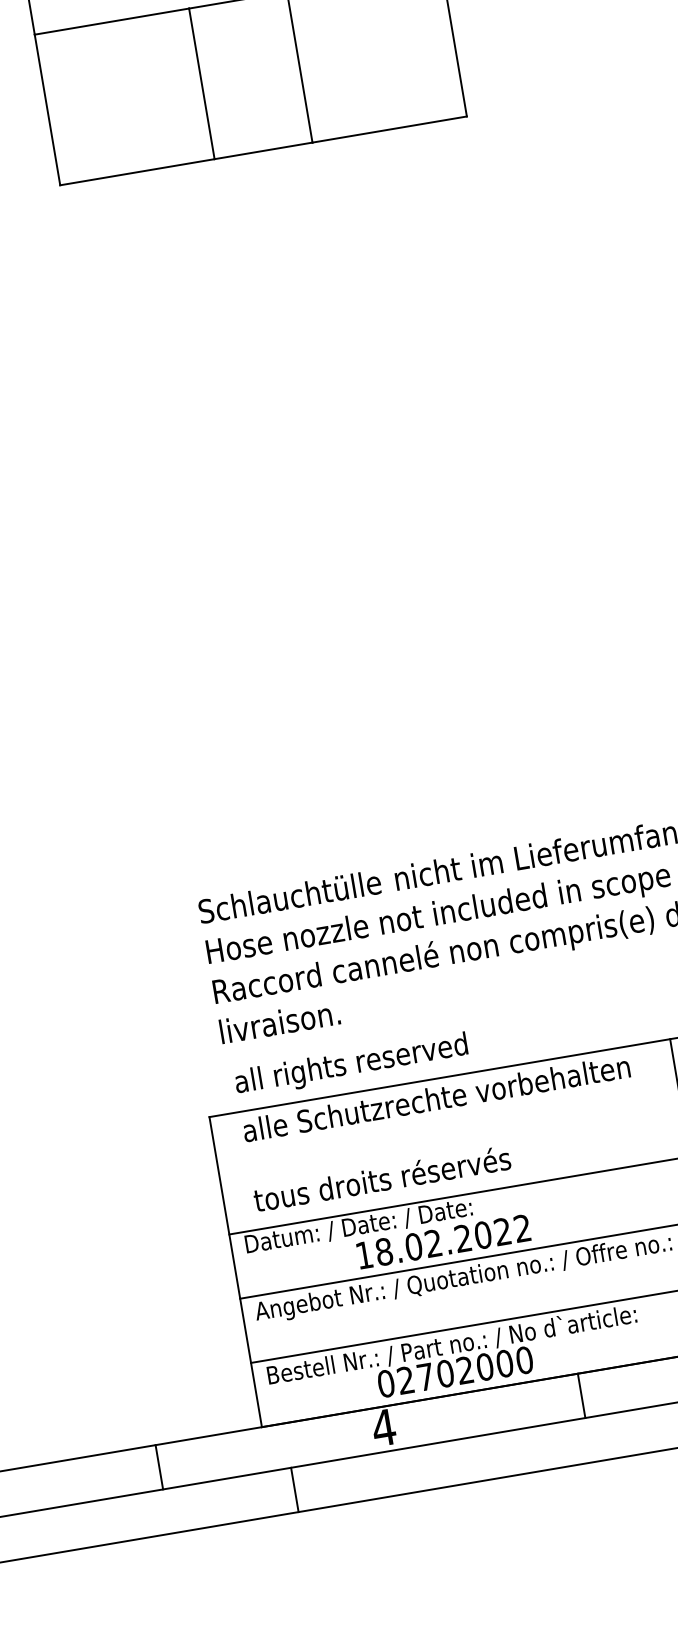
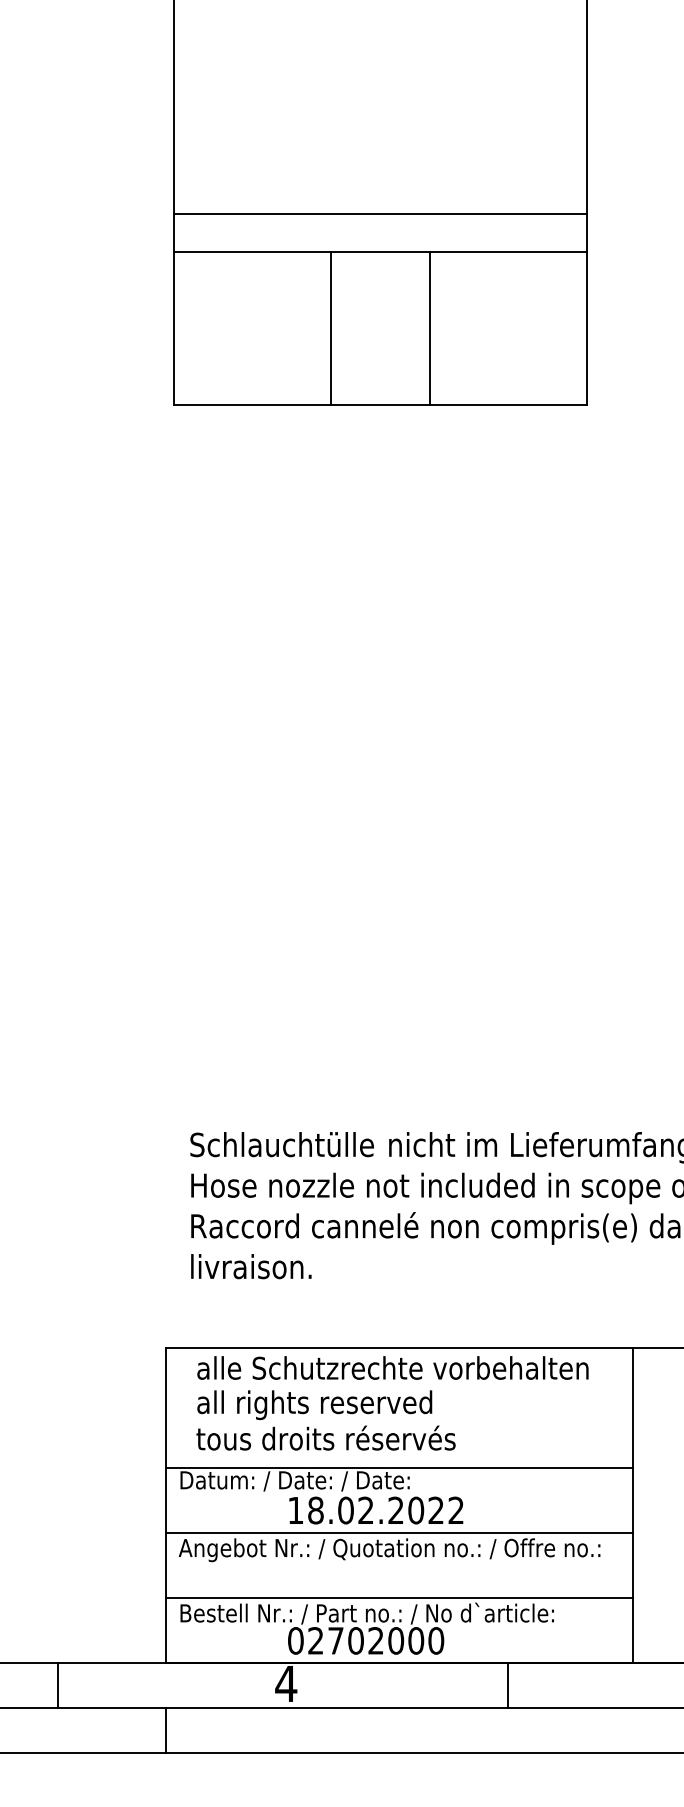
text: (351, 1065) -> (314, 1405), moved
line: (581, 1394) -> (507, 1684), moved
line: (295, 1489) -> (166, 1729), moved

